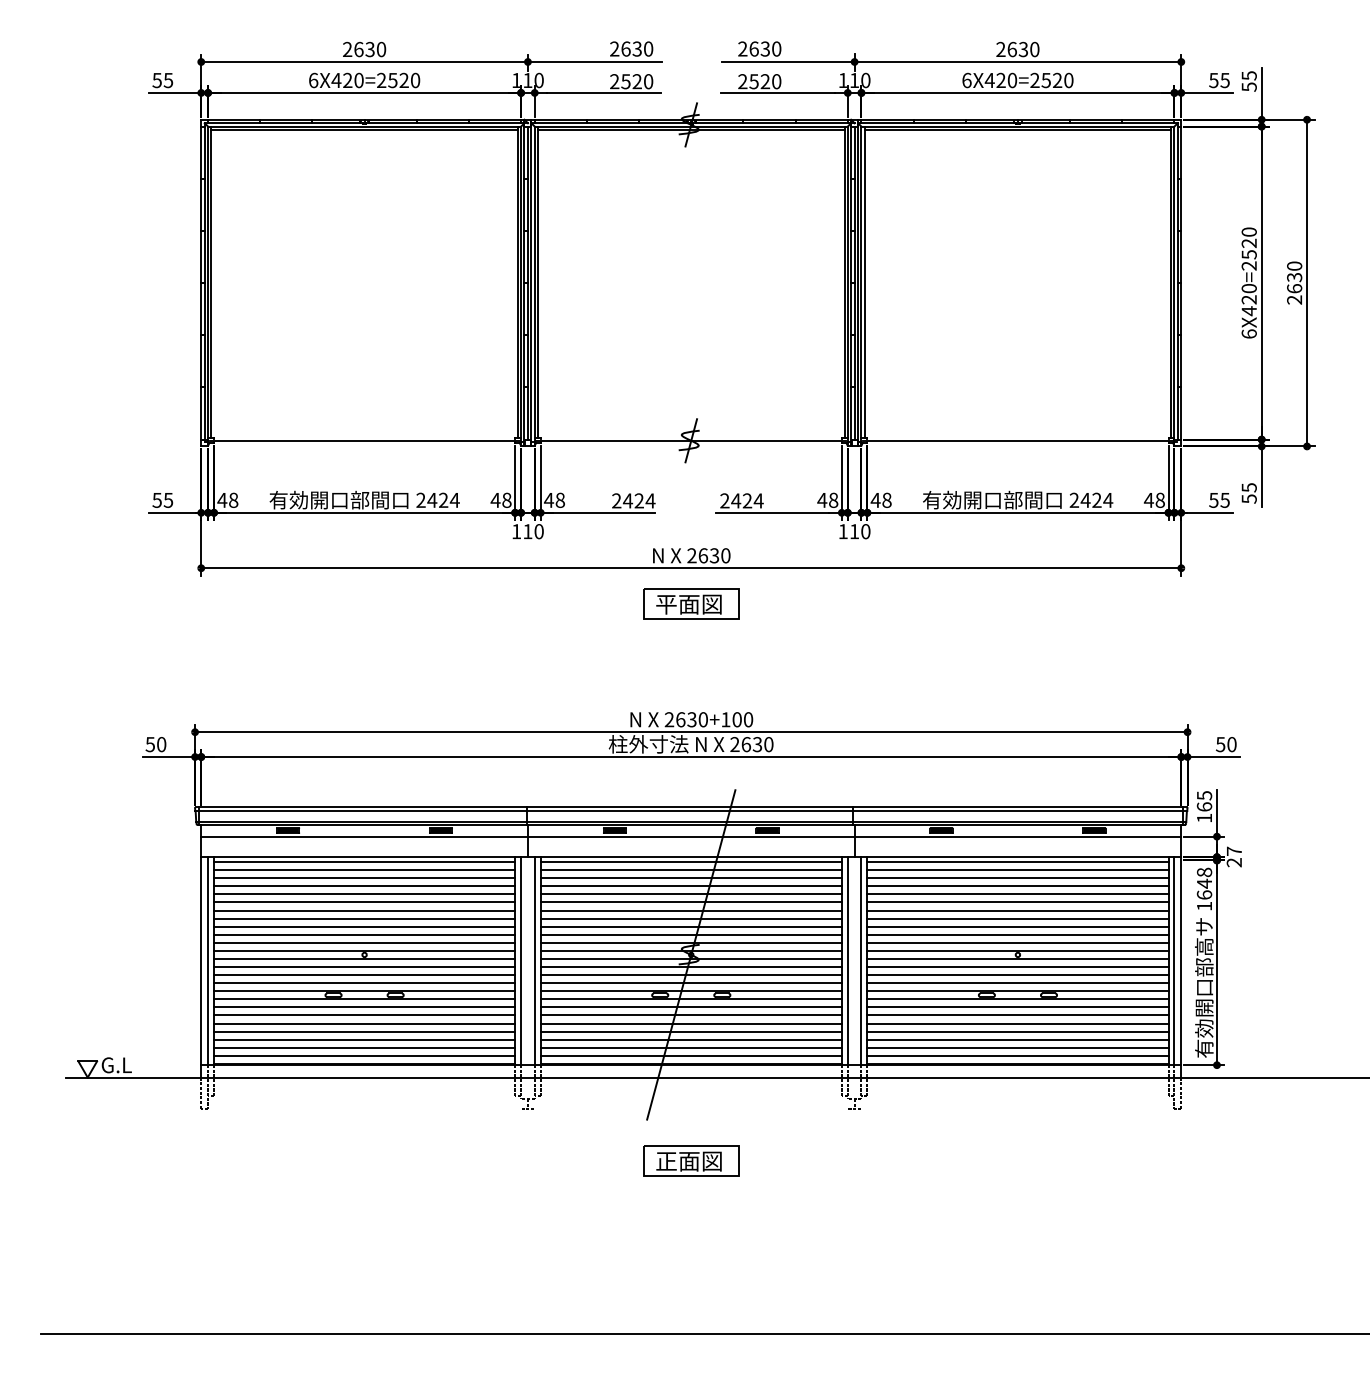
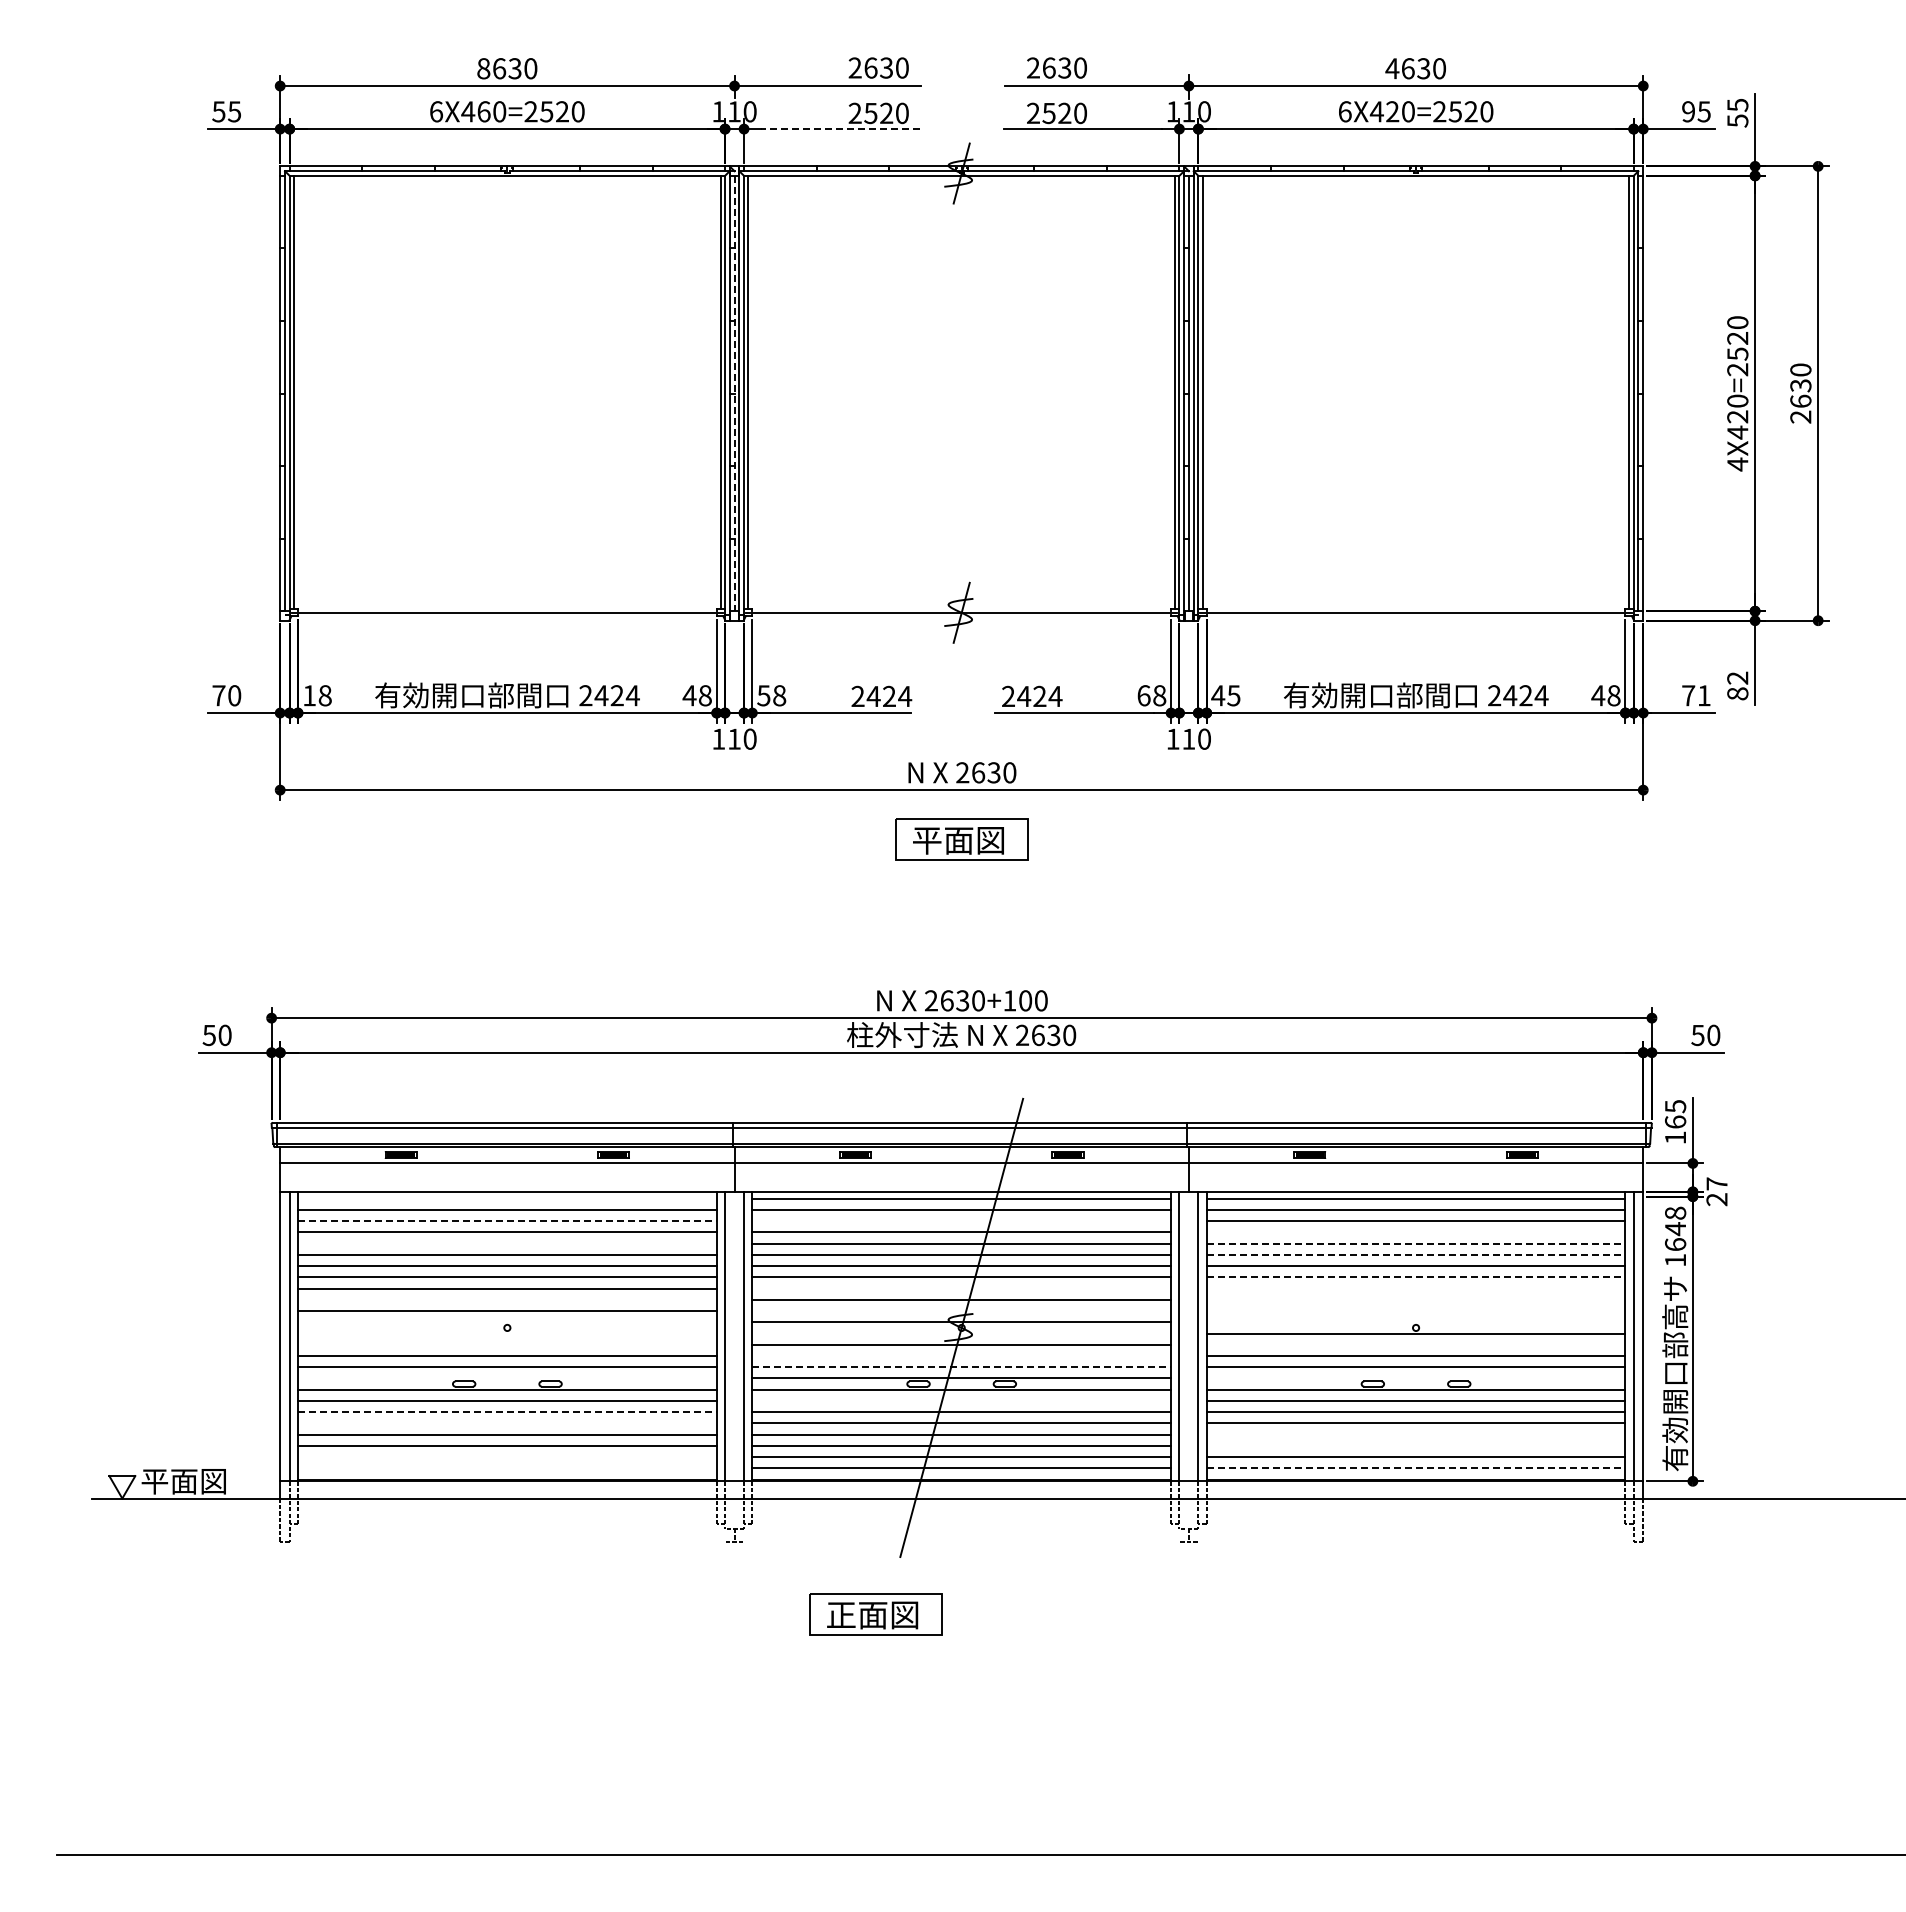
text: (347, 49) -> (483, 68), 2630 -> 8630
text: (1001, 49) -> (1392, 68), 2630 -> 4630
text: (347, 80) -> (483, 111), 6X420=2520 -> 6X460=2520
text: (1213, 80) -> (1687, 111), 55 -> 95
line: (604, 93) -> (840, 129), solid -> dashed
line: (364, 129) -> (507, 180), removed
line: (691, 129) -> (961, 180), removed
line: (1017, 129) -> (1415, 180), removed
line: (527, 283) -> (734, 393), solid -> dashed
text: (1249, 334) -> (1737, 464), 6X420=2520 -> 4X420=2520
text: (1249, 493) -> (1737, 685), 55 -> 82
text: (162, 500) -> (226, 695), 55 -> 70
text: (222, 500) -> (309, 695), 48 -> 18
text: (548, 500) -> (763, 695), 48 -> 58
text: (821, 500) -> (1143, 695), 48 -> 68
text: (886, 500) -> (1233, 695), 48 -> 45
text: (1218, 500) -> (1695, 695), 55 -> 71
line: (364, 861) -> (507, 1198), removed
line: (364, 878) -> (507, 1221), solid -> dashed
line: (691, 878) -> (961, 1221), removed
line: (1017, 886) -> (1415, 1232), removed
line: (364, 894) -> (507, 1243), removed
line: (1018, 894) -> (1416, 1243), solid -> dashed
line: (1018, 902) -> (1416, 1254), solid -> dashed
line: (1018, 918) -> (1416, 1277), solid -> dashed
line: (691, 926) -> (961, 1288), removed
line: (1017, 926) -> (1415, 1288), removed
line: (364, 934) -> (507, 1299), removed
line: (1017, 934) -> (1415, 1299), removed
line: (691, 943) -> (961, 1311), removed
line: (1017, 943) -> (1415, 1311), removed
line: (364, 951) -> (507, 1322), removed
line: (1017, 951) -> (1415, 1322), removed
line: (364, 958) -> (507, 1333), removed
line: (691, 958) -> (961, 1333), removed
line: (364, 966) -> (507, 1344), removed
line: (1017, 966) -> (1415, 1344), removed
line: (691, 975) -> (961, 1356), removed
line: (691, 983) -> (962, 1367), solid -> dashed
line: (364, 991) -> (507, 1378), removed
line: (1017, 991) -> (1415, 1378), removed
line: (691, 1007) -> (961, 1400), removed
line: (364, 1015) -> (507, 1412), solid -> dashed
line: (364, 1023) -> (507, 1423), removed
line: (1017, 1031) -> (1415, 1434), removed
line: (1017, 1039) -> (1415, 1445), removed
line: (364, 1048) -> (507, 1457), removed
line: (364, 1055) -> (507, 1468), removed
line: (1018, 1055) -> (1416, 1468), solid -> dashed
text: (131, 1065) -> (183, 1481), G.L -> 平面図
part: (691, 1160) -> (875, 1614), moved

